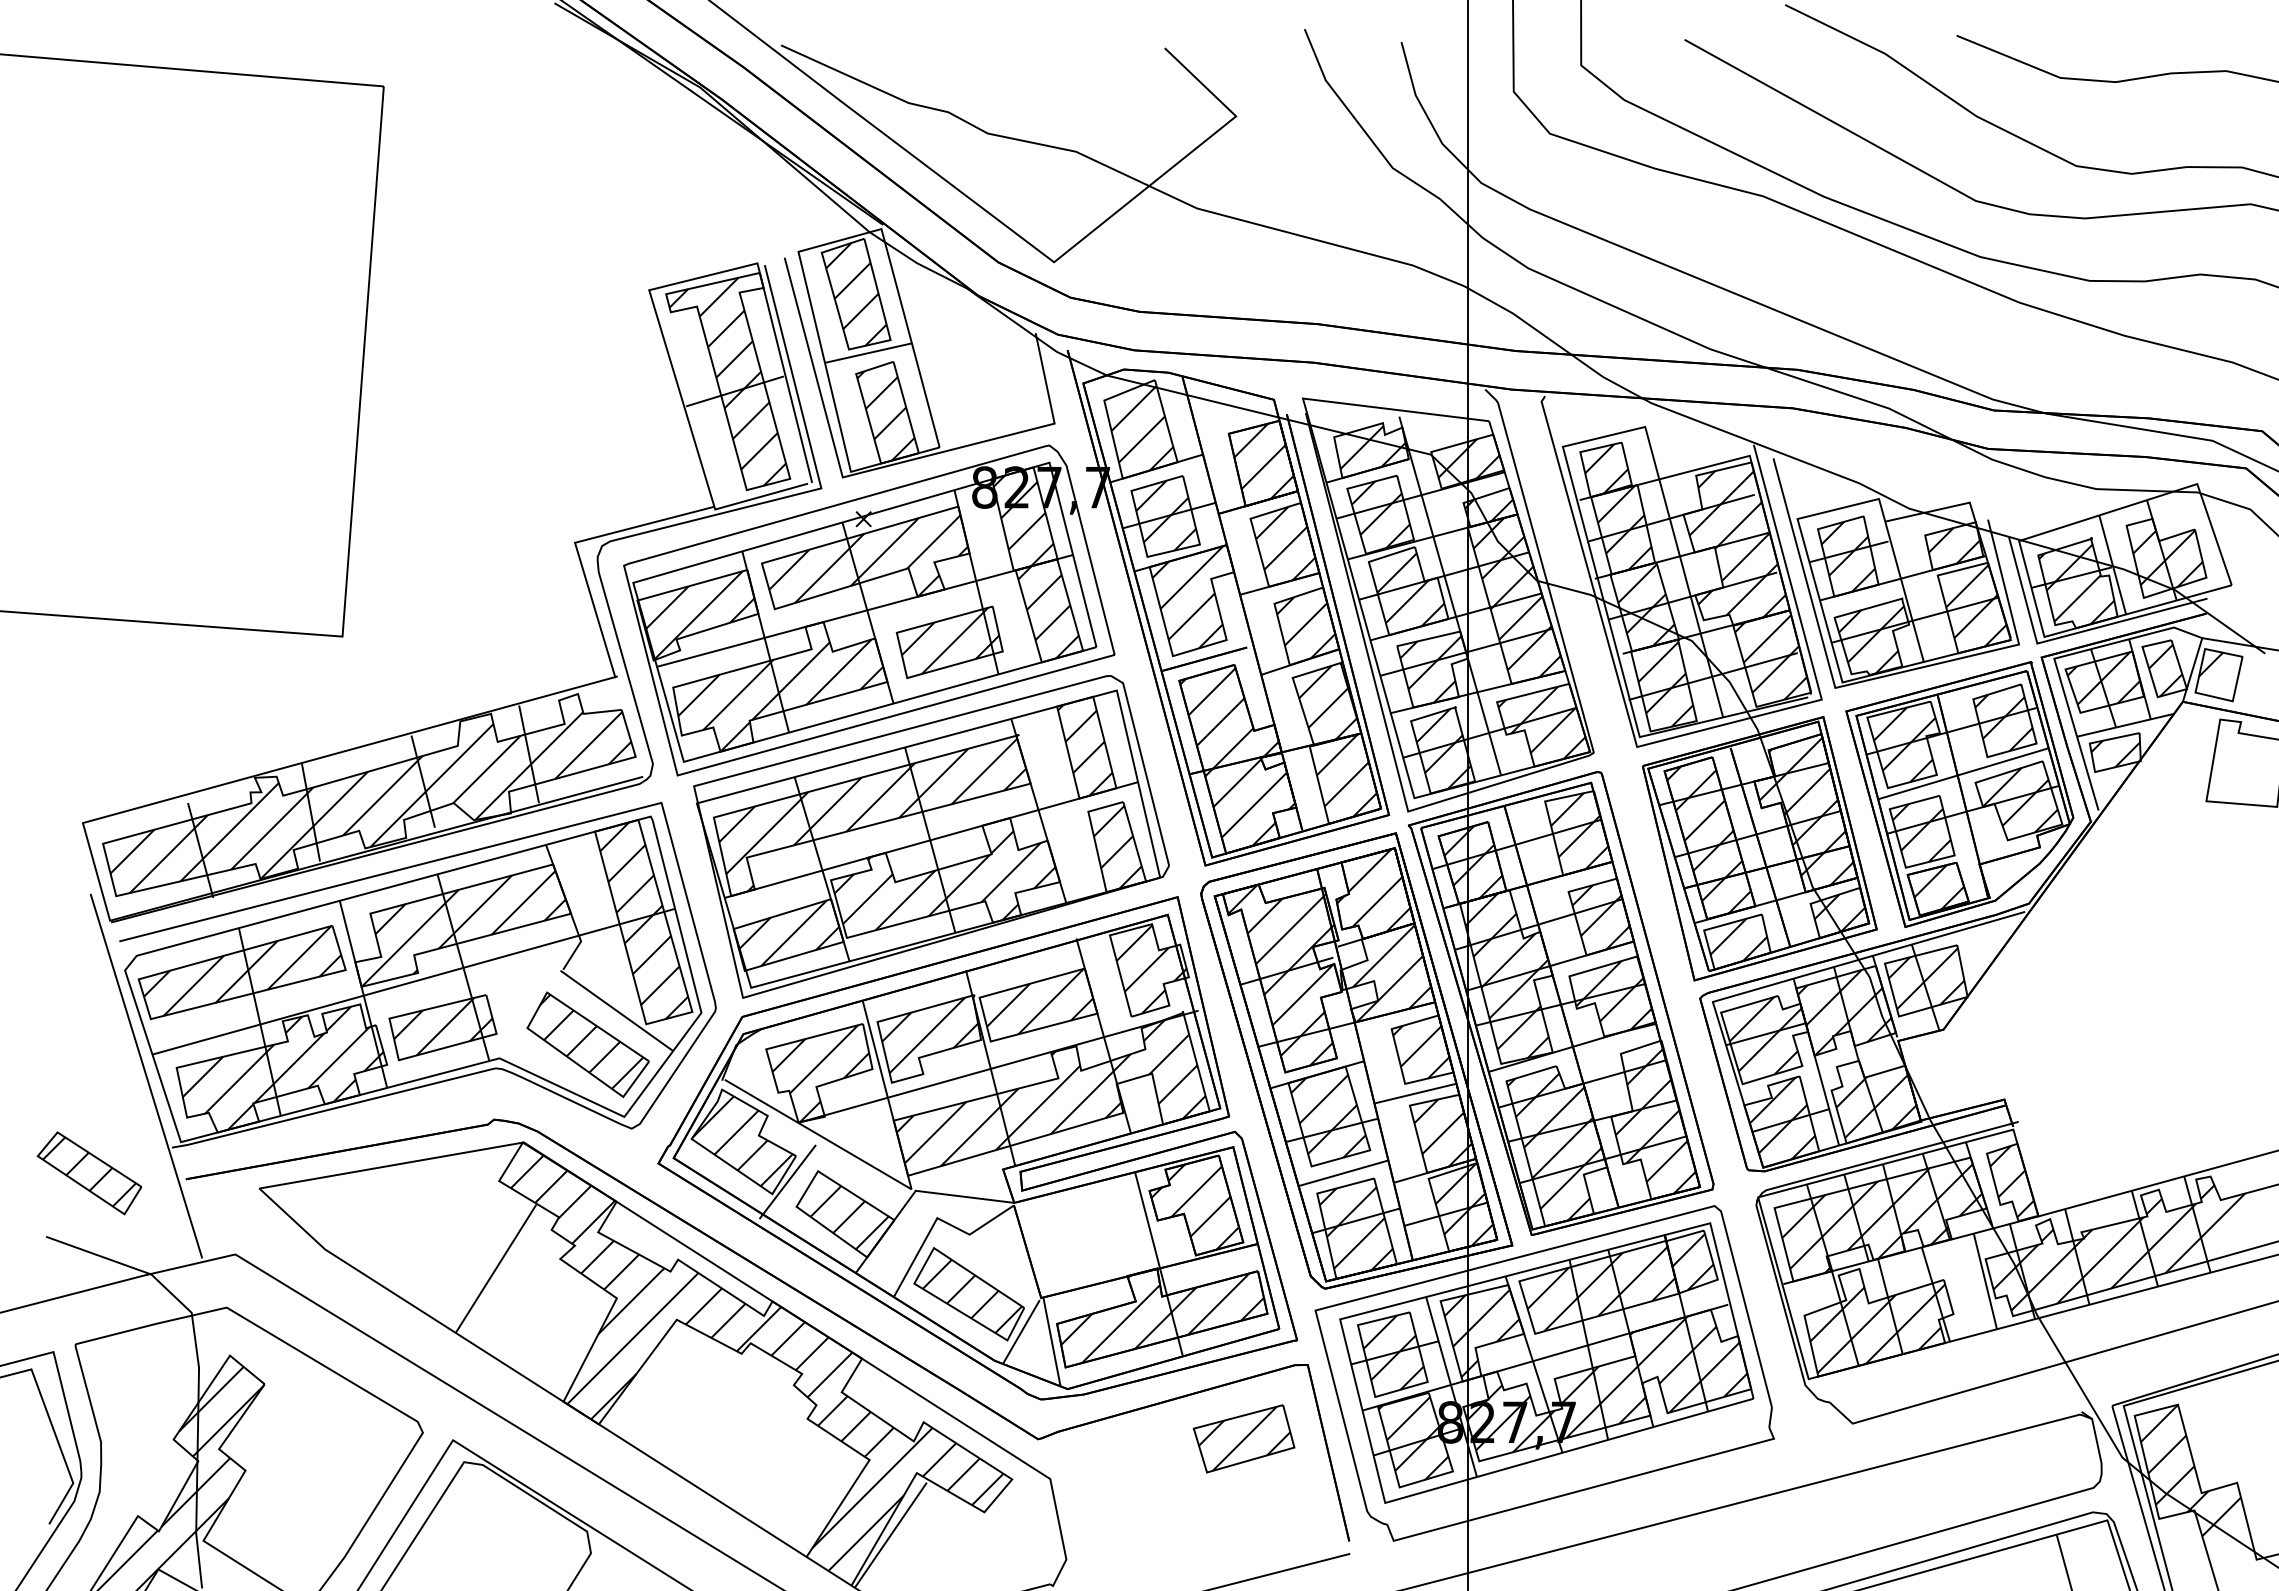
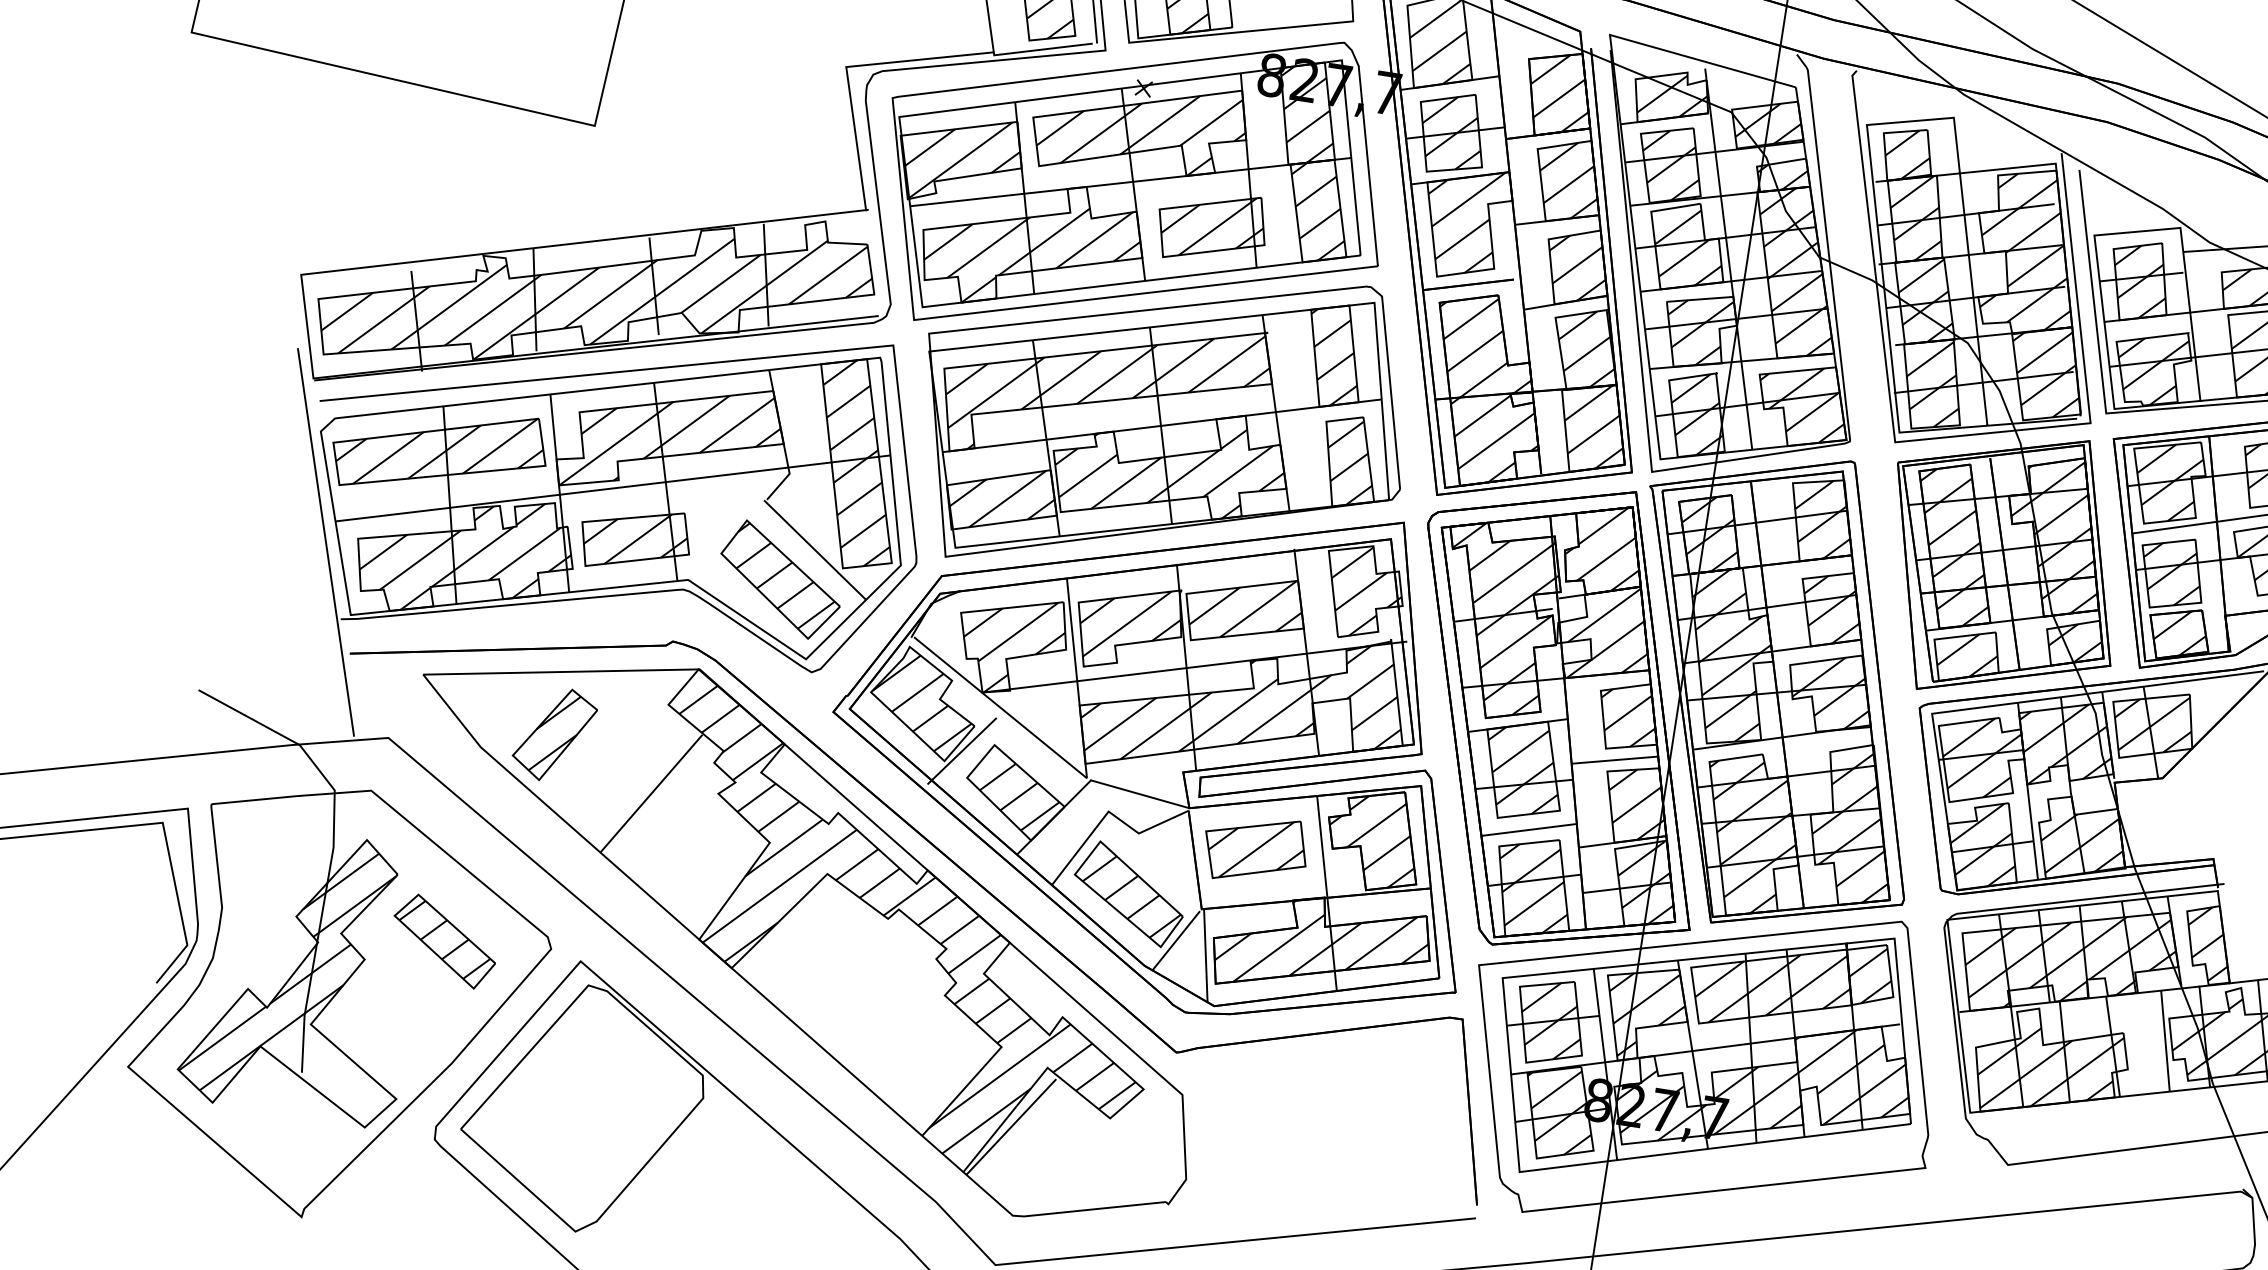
part: (89, 1173) -> (444, 941), moved
part: (394, 1226) -> (554, 734), added
part: (1243, 1438) -> (1255, 849), moved

